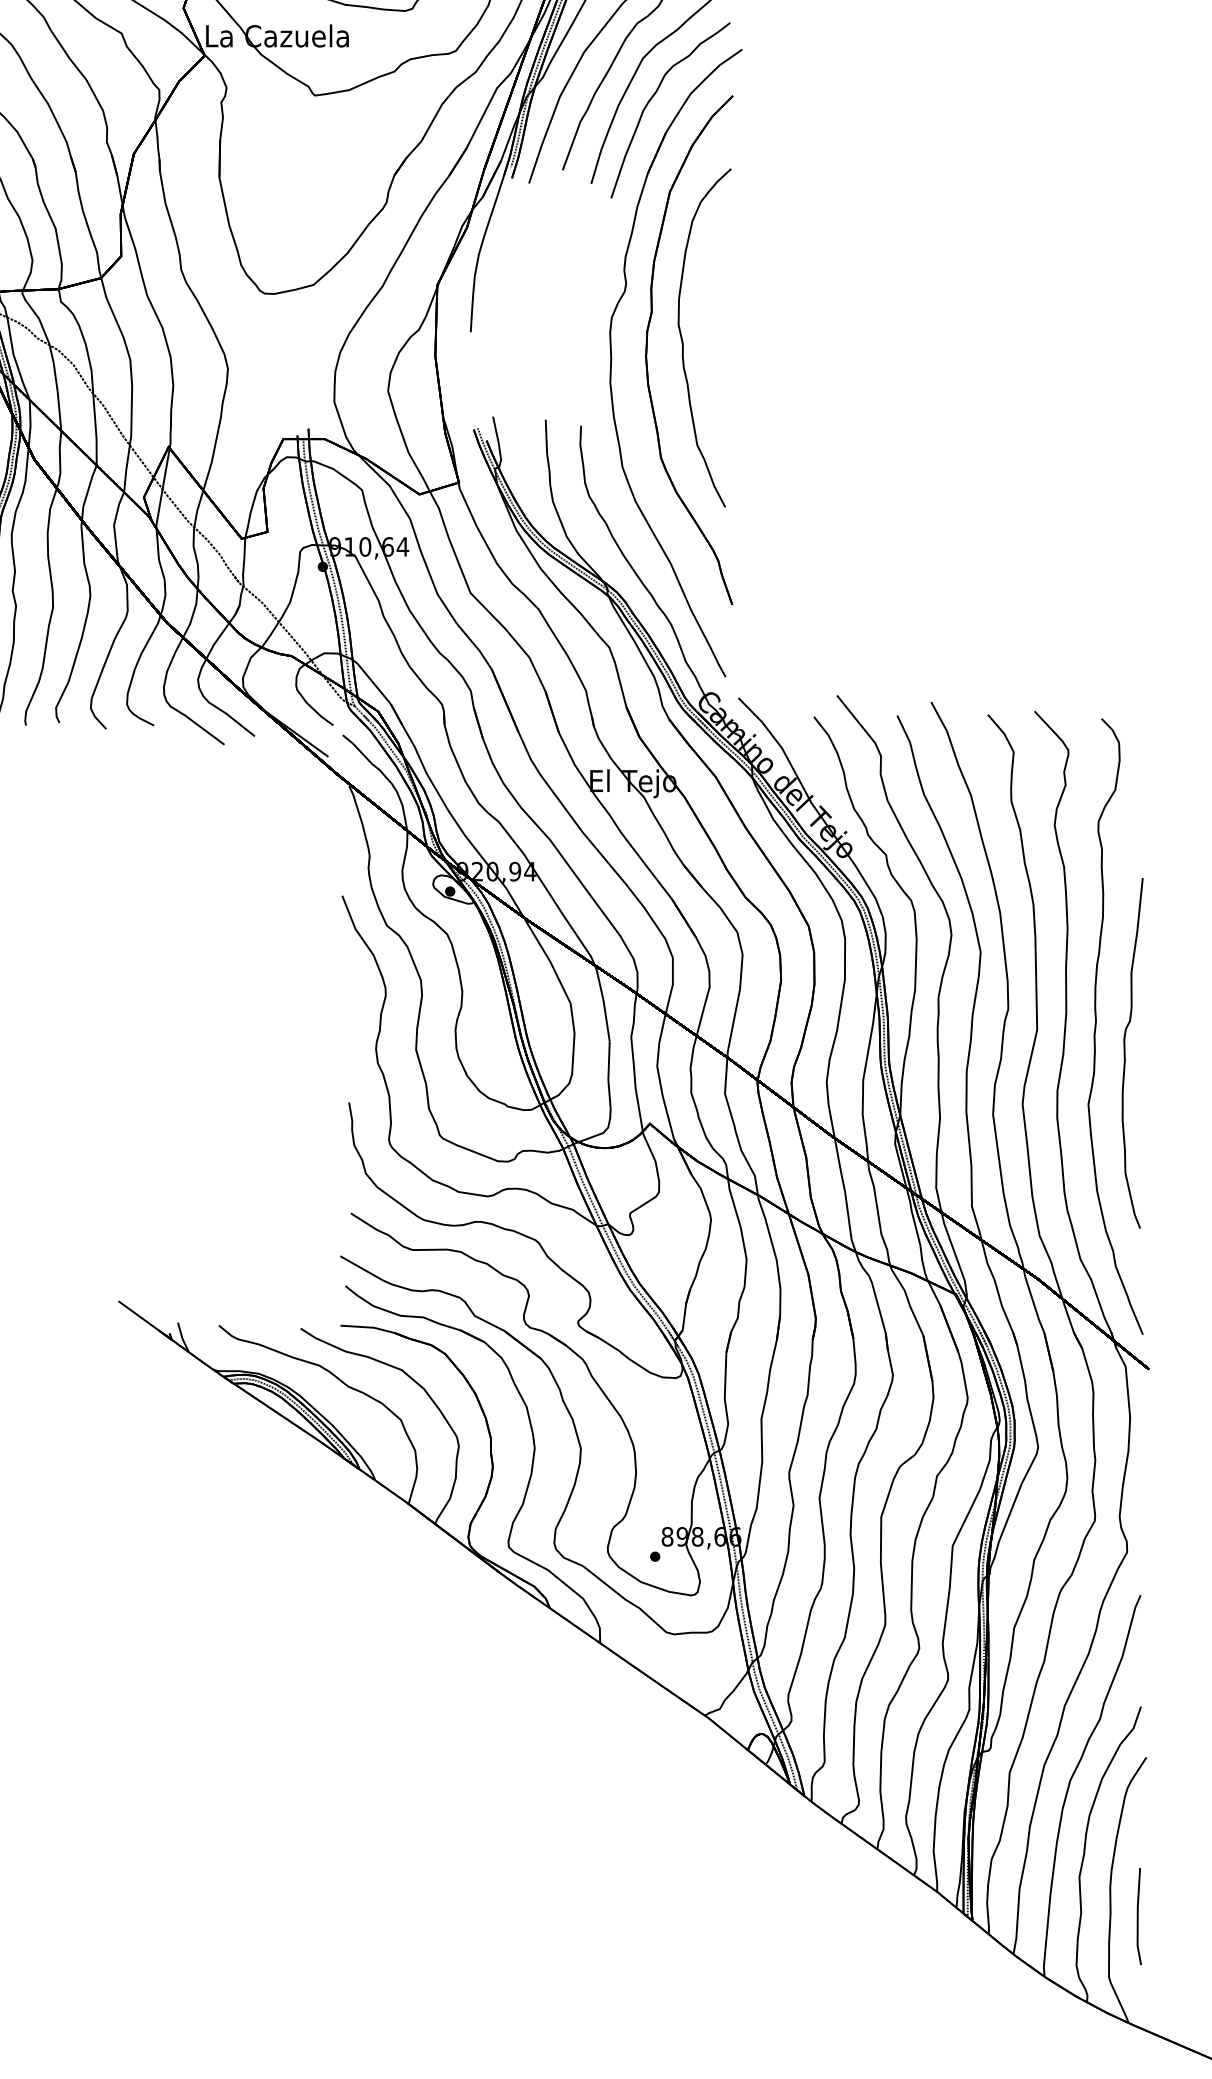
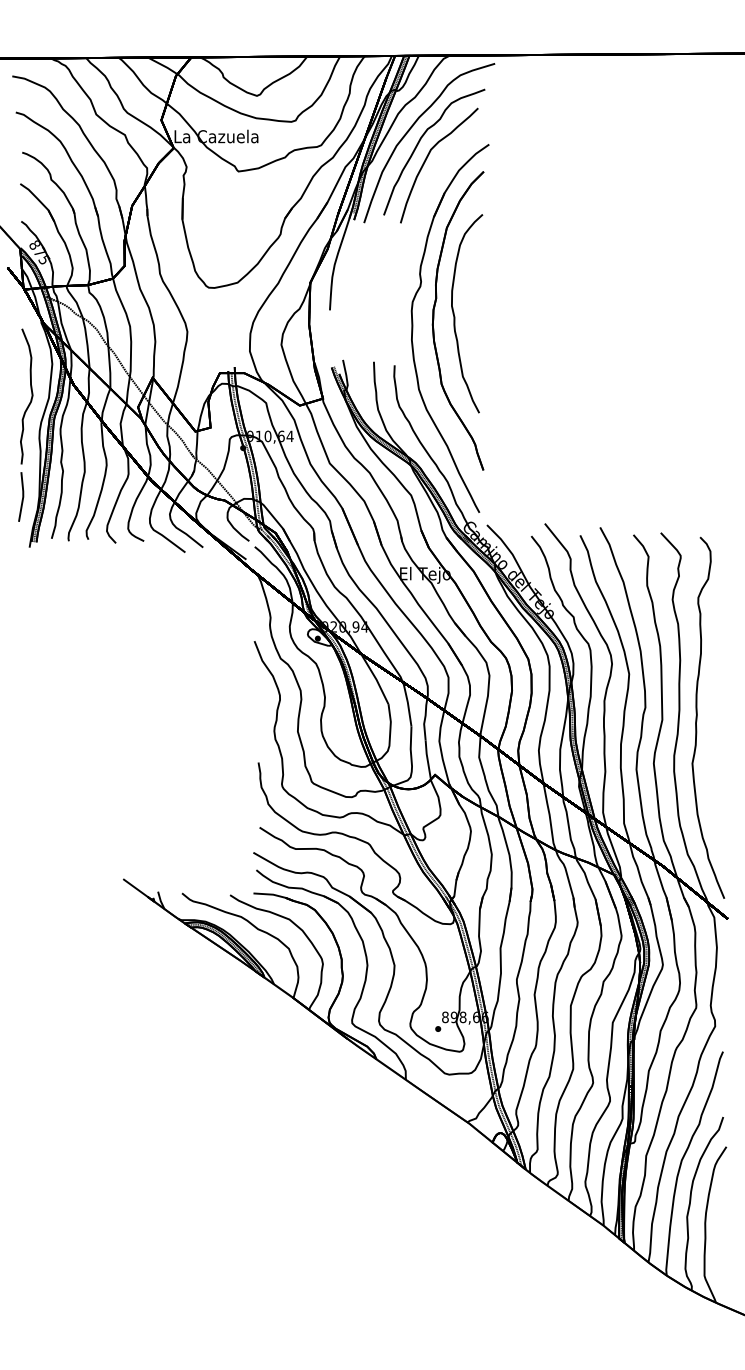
part: (652, 100) -> (436, 174), removed
curve: (1126, 1053) -> (714, 733), removed
line: (1139, 1915) -> (722, 1239), removed

